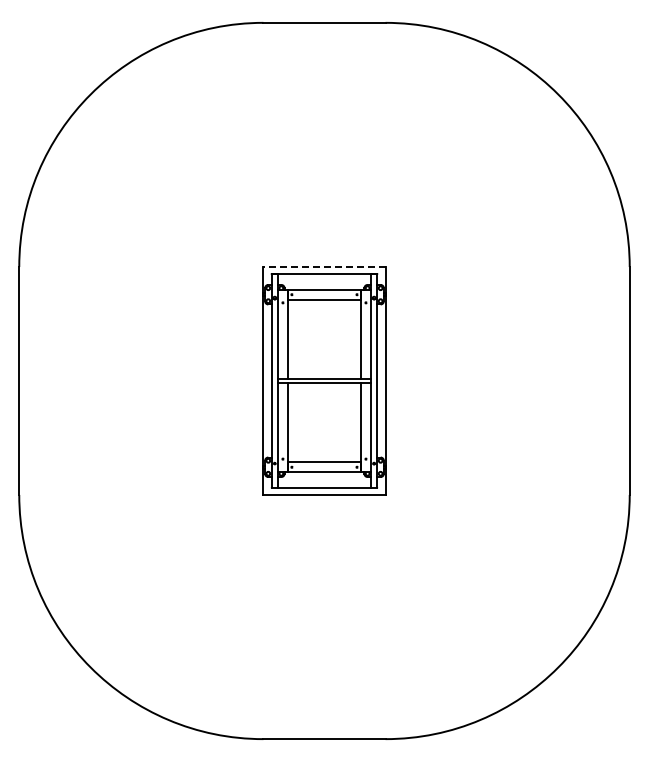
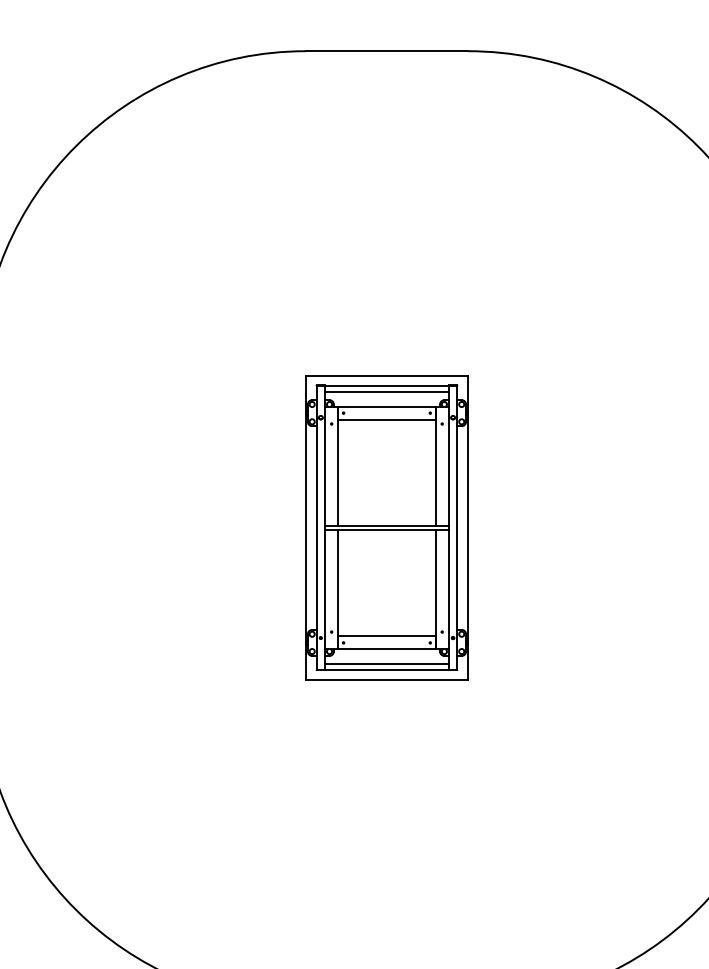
line: (324, 267) -> (386, 376), dashed -> solid
line: (324, 278) -> (386, 391), added
line: (324, 483) -> (386, 664), added

